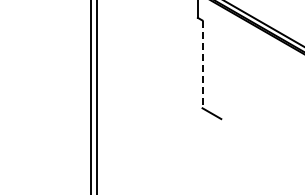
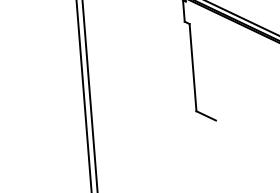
line: (202, 64) -> (192, 67), dashed -> solid

